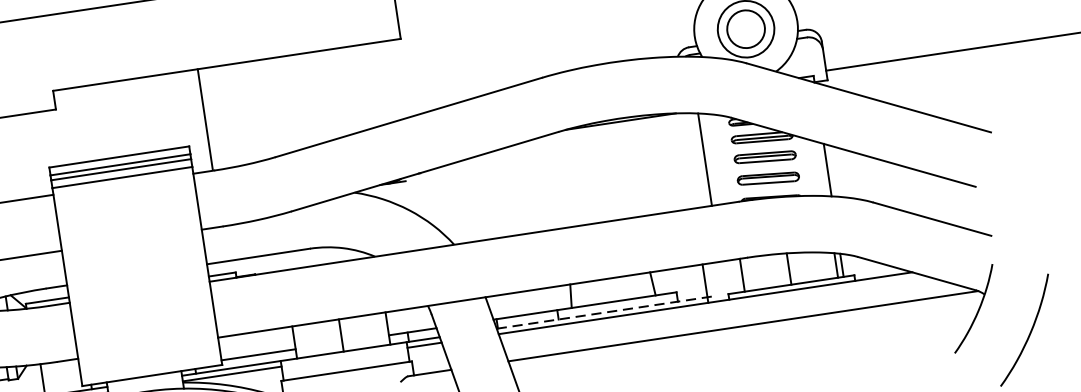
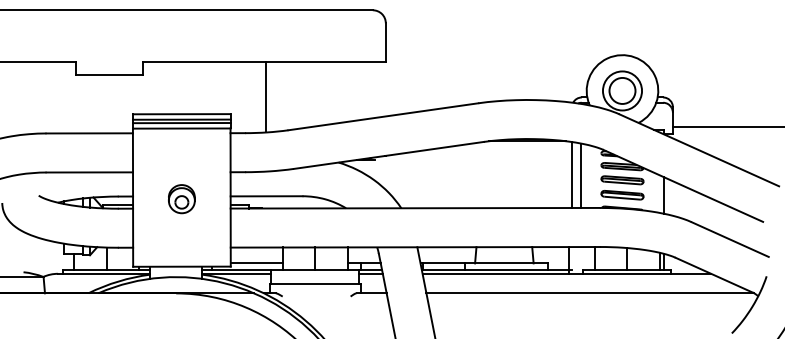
line: (205, 119) -> (266, 97), moved
line: (692, 159) -> (572, 174), added
part: (137, 279) -> (181, 199), added
line: (605, 311) -> (497, 269), dashed -> solid

